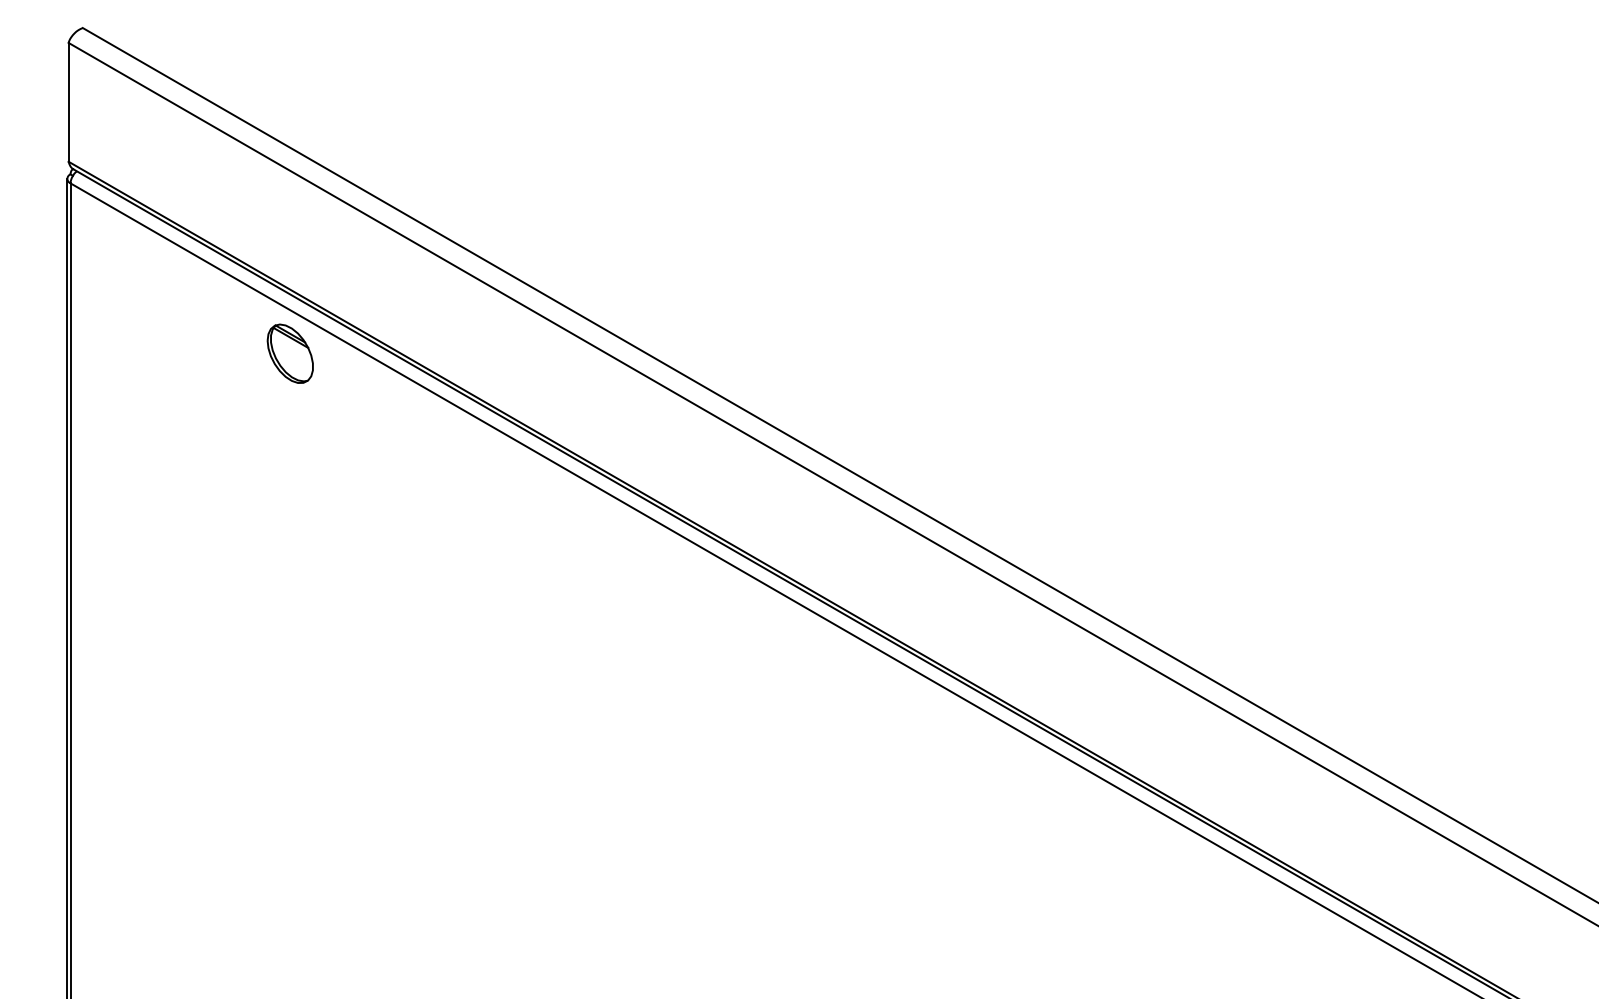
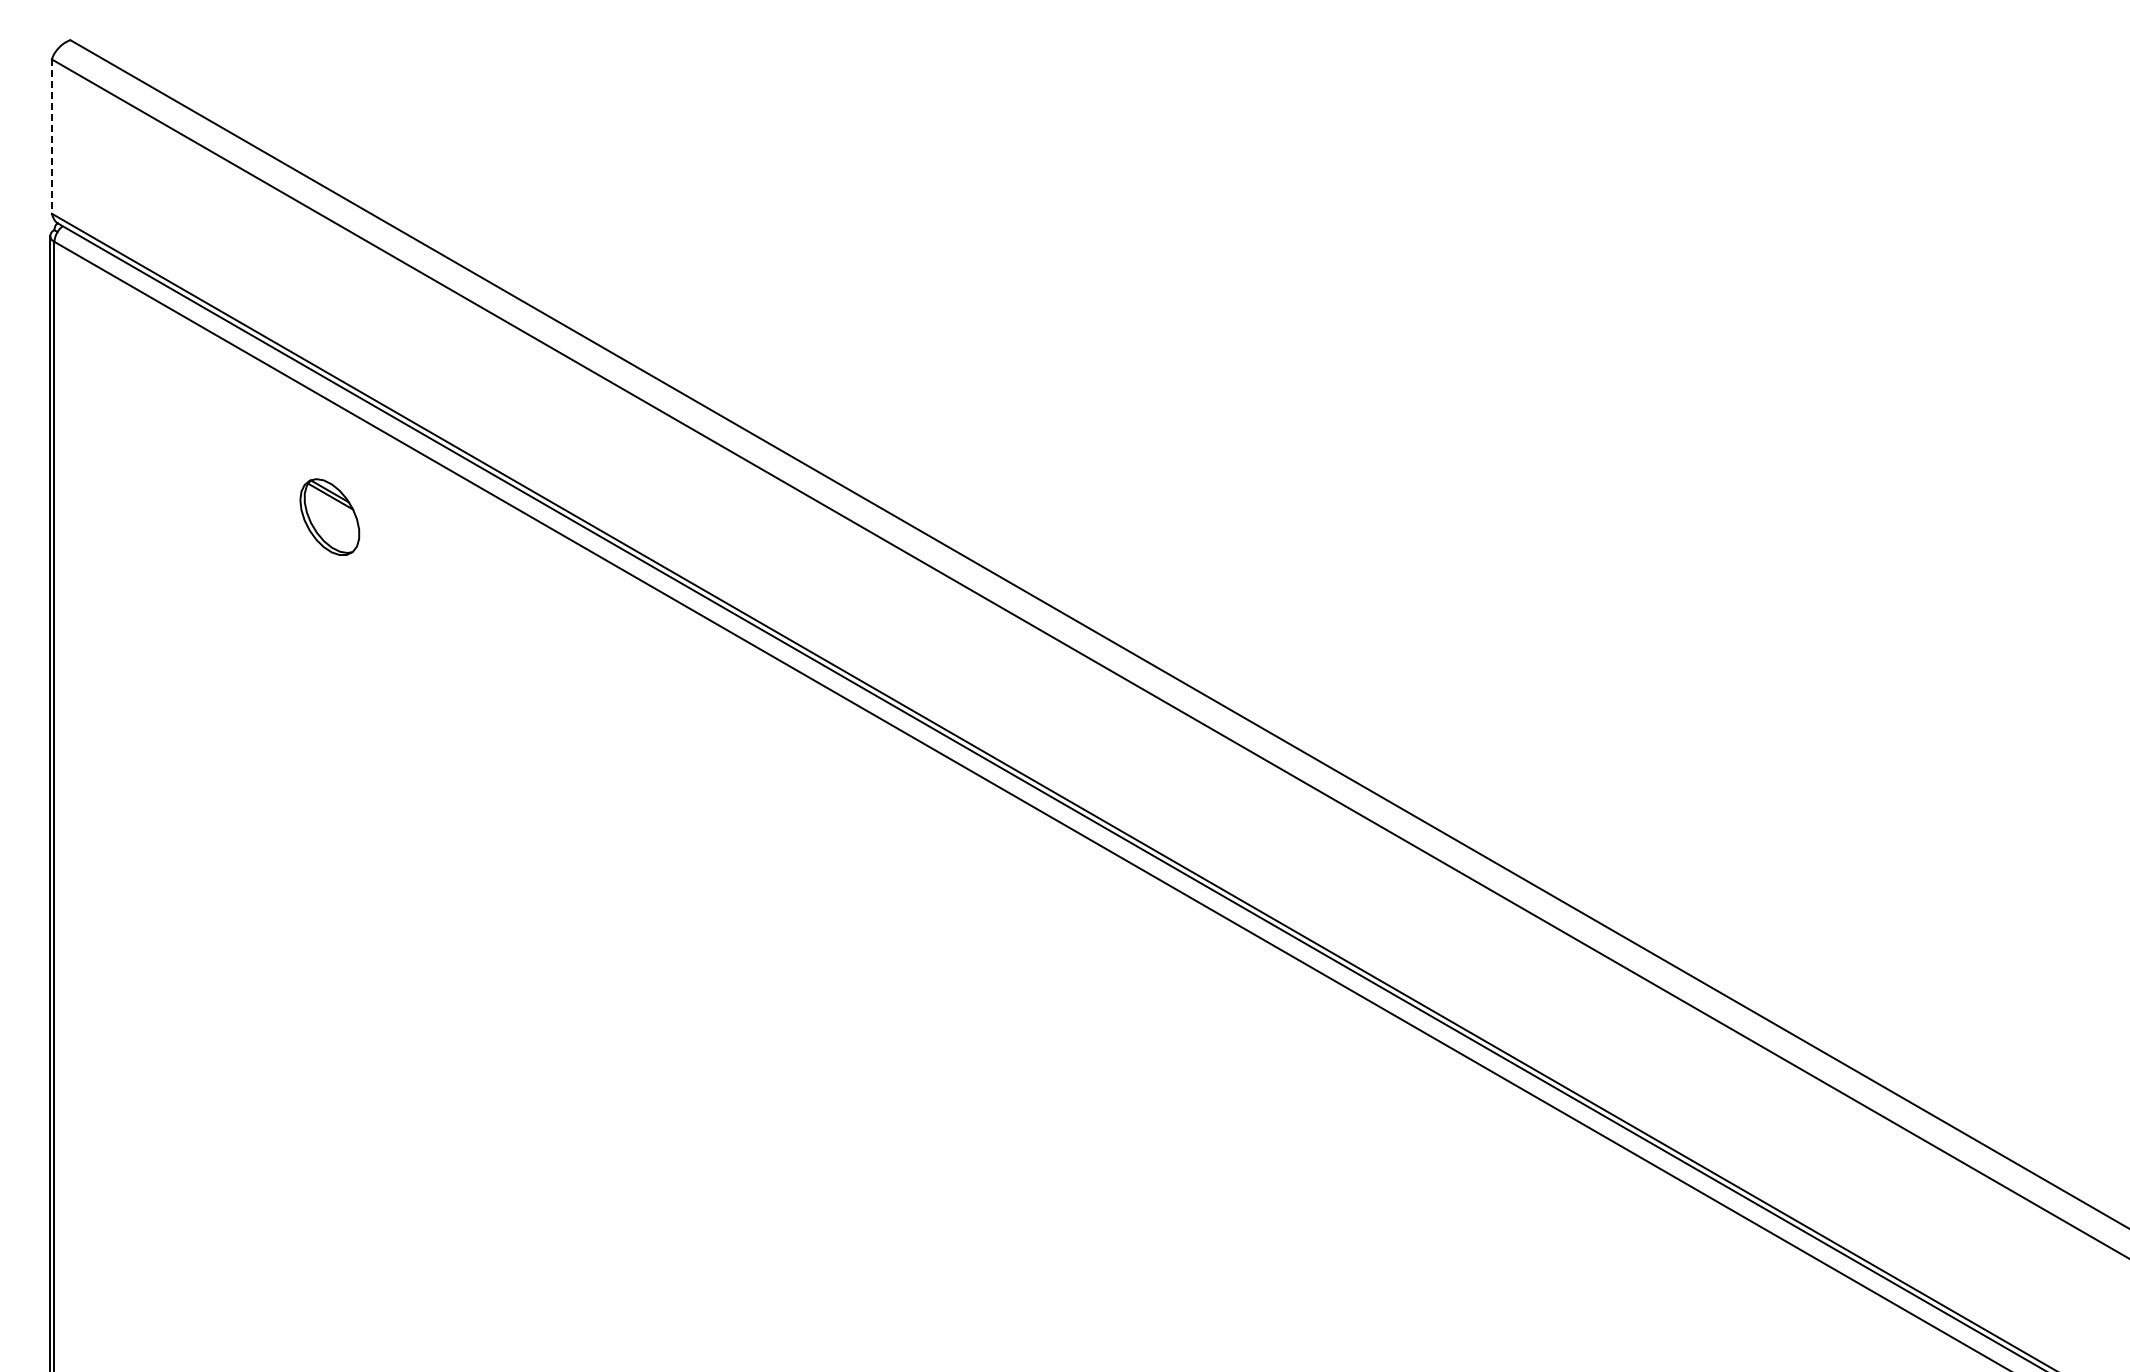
line: (68, 102) -> (51, 137), solid -> dashed
part: (290, 353) -> (329, 516), moved

